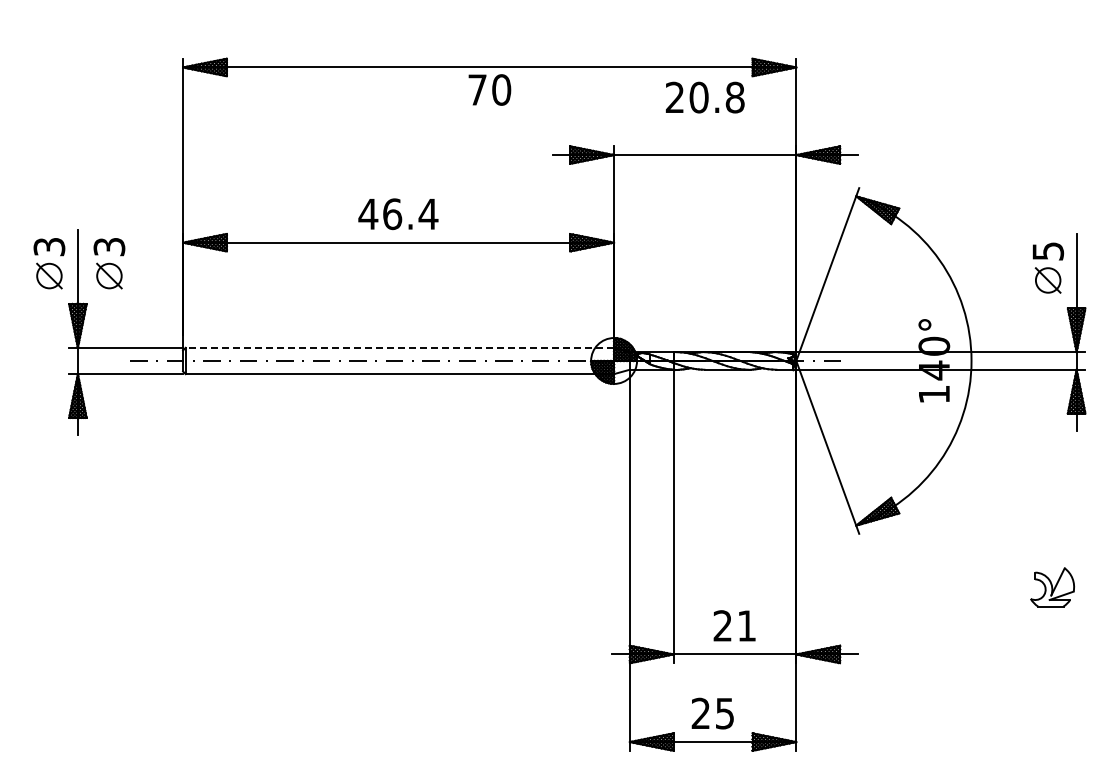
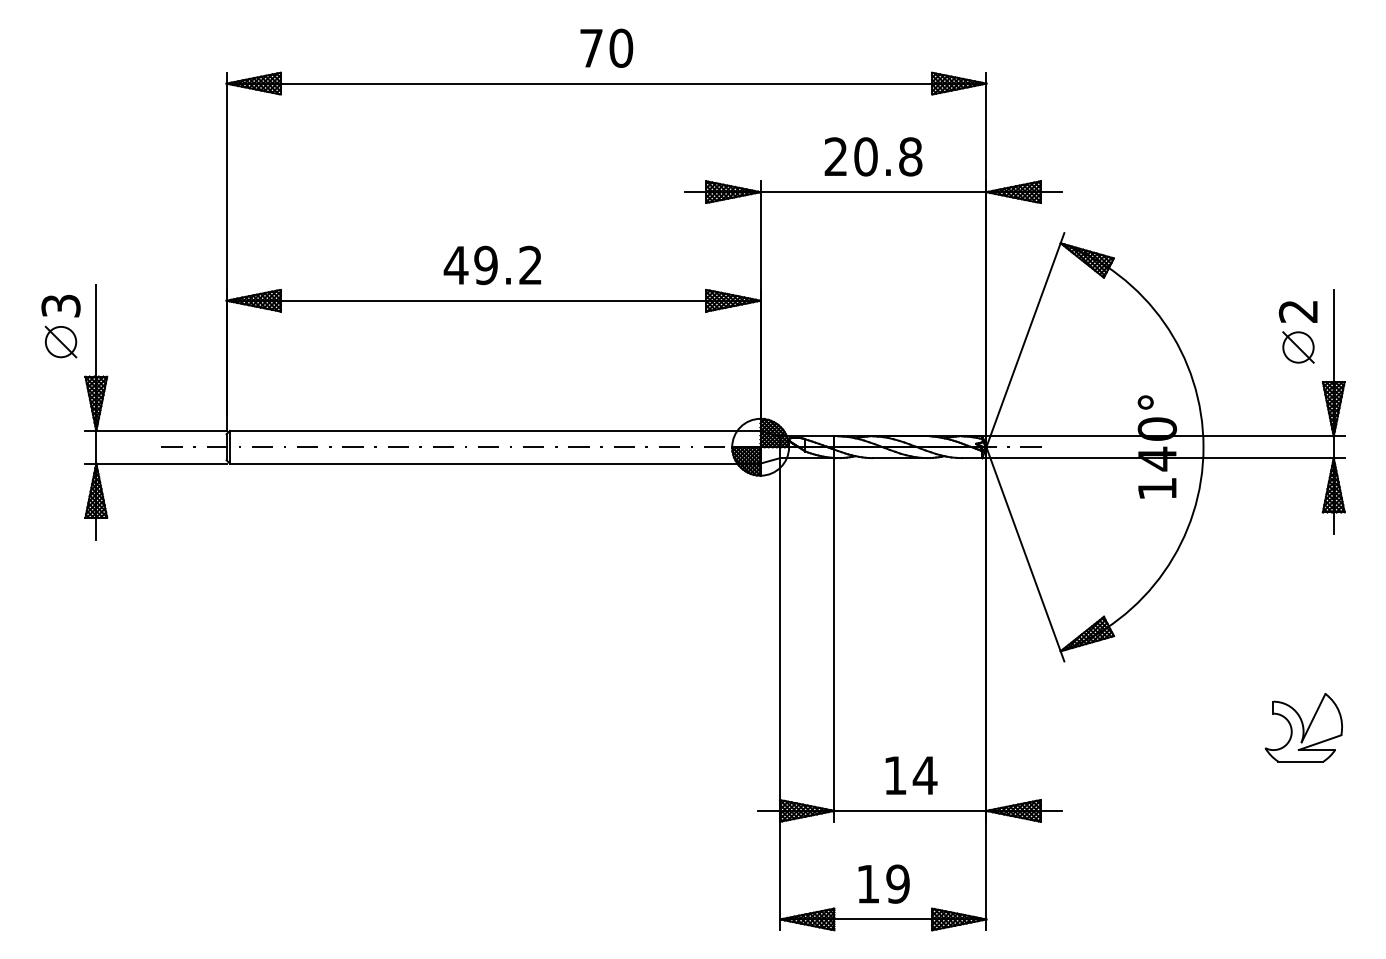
text: (489, 89) -> (606, 47), moved
text: (704, 97) -> (872, 156), moved
text: (410, 214) -> (508, 265), 46.4 -> 49.2
text: (1048, 251) -> (1298, 311), 5 -> 2
part: (109, 263) -> (135, 326), removed
line: (399, 347) -> (494, 430), dashed -> solid
part: (1052, 587) -> (1303, 727), size x1.43
text: (734, 625) -> (909, 775), 21 -> 14
text: (712, 713) -> (882, 884), 25 -> 19

